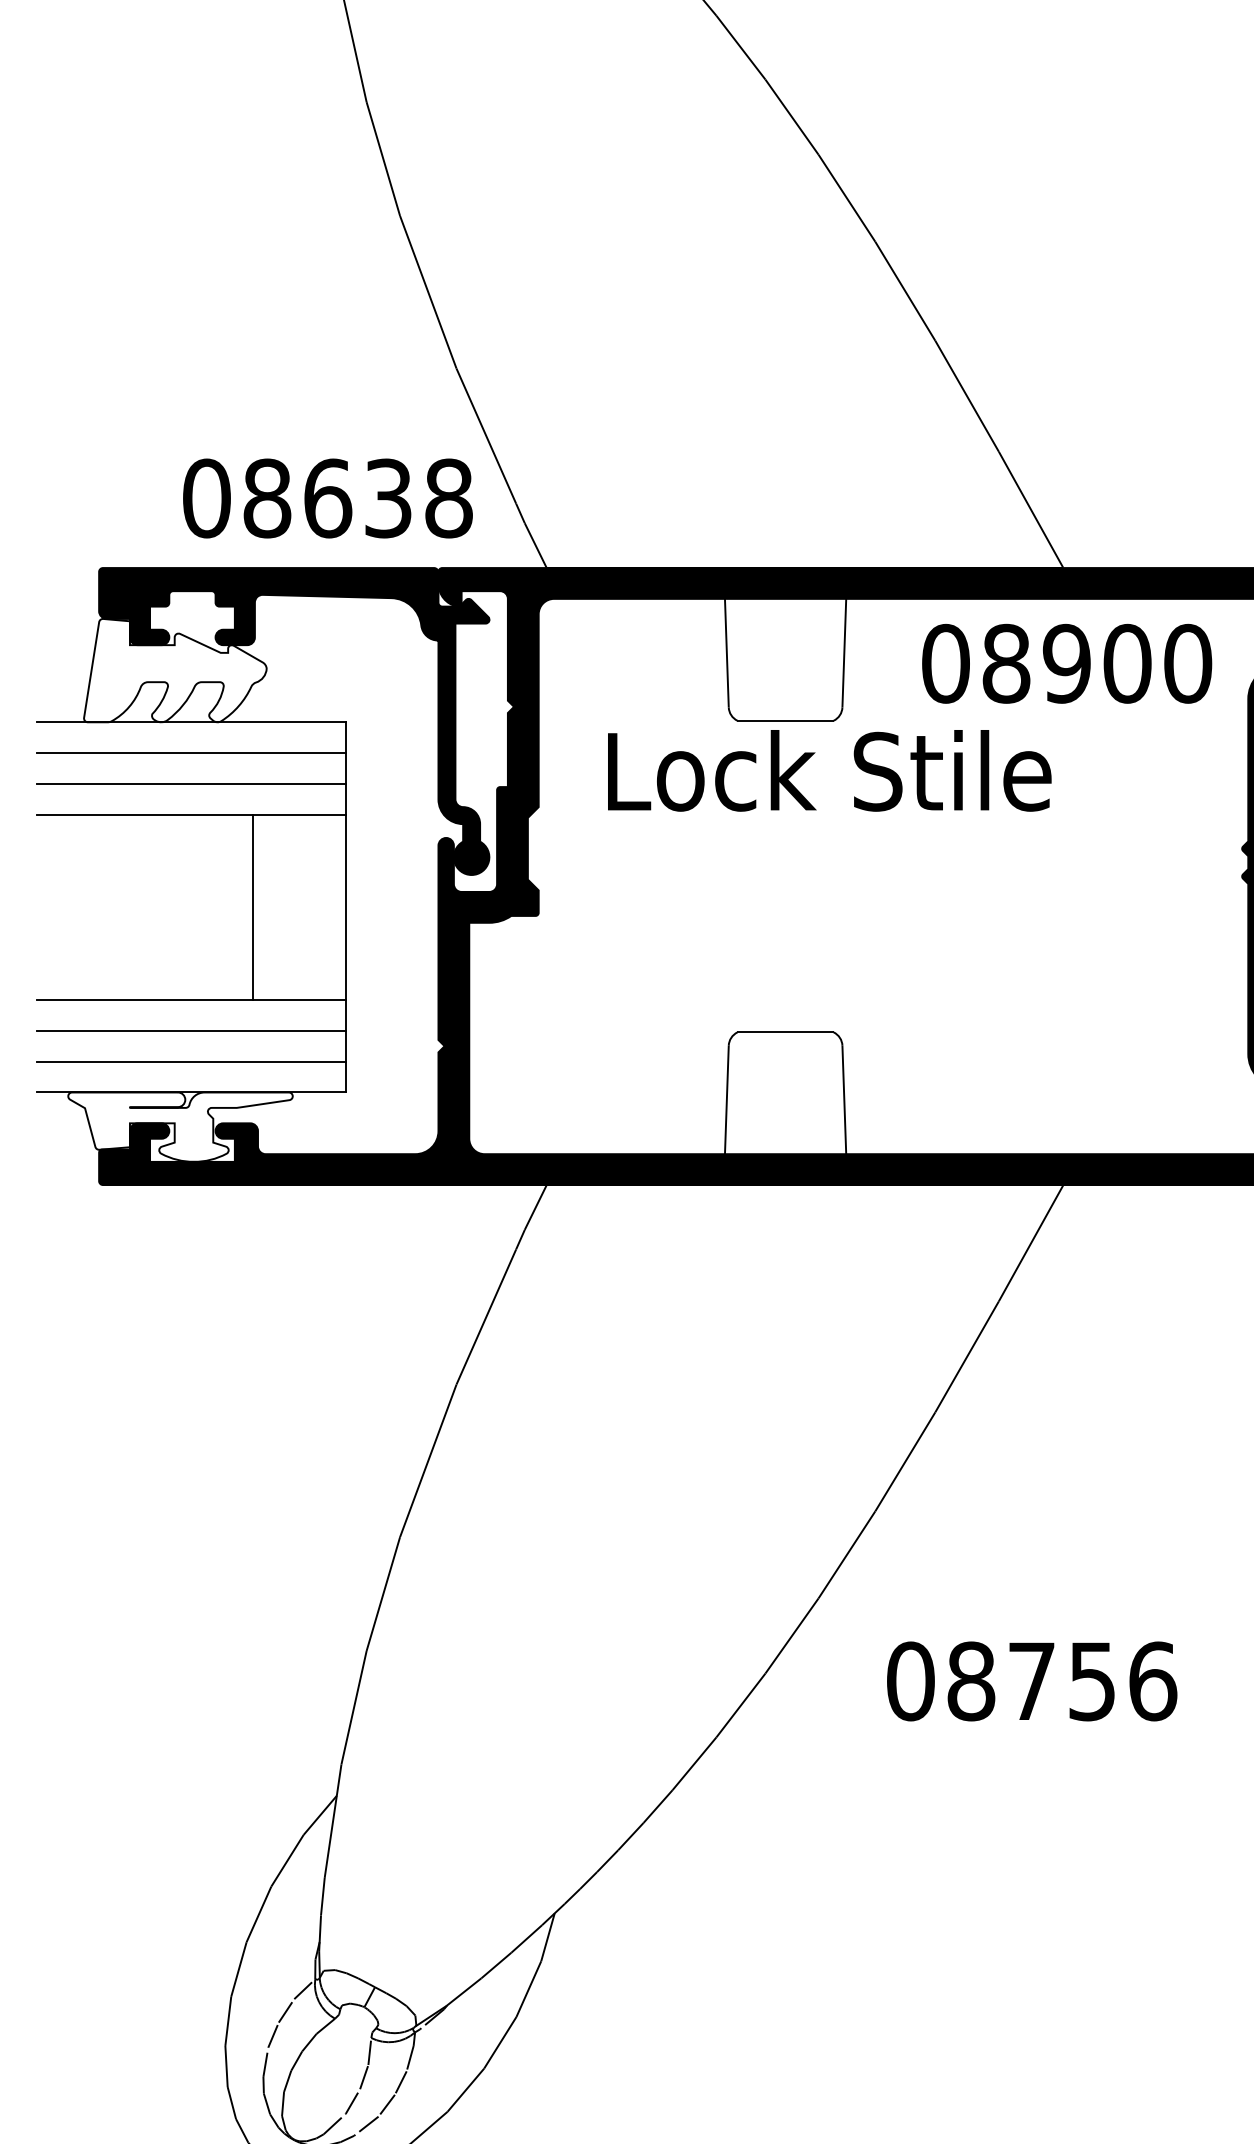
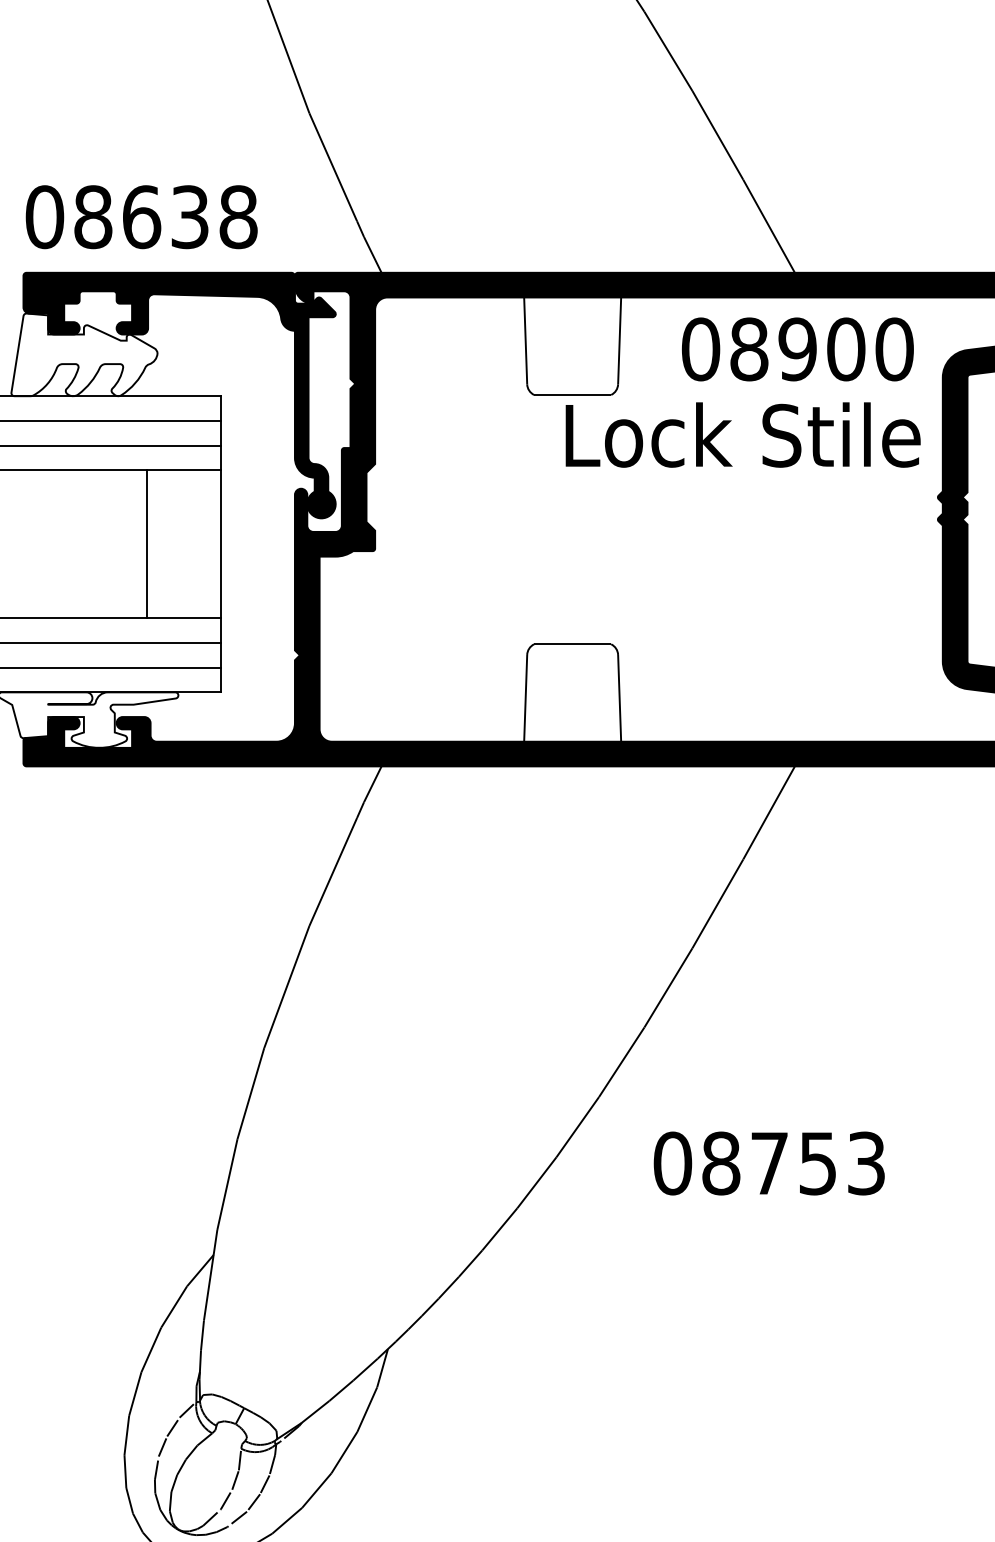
text: (327, 498) -> (141, 217), moved
text: (829, 770) -> (742, 434), moved
text: (1153, 1681) -> (866, 1163), 08756 -> 08753

